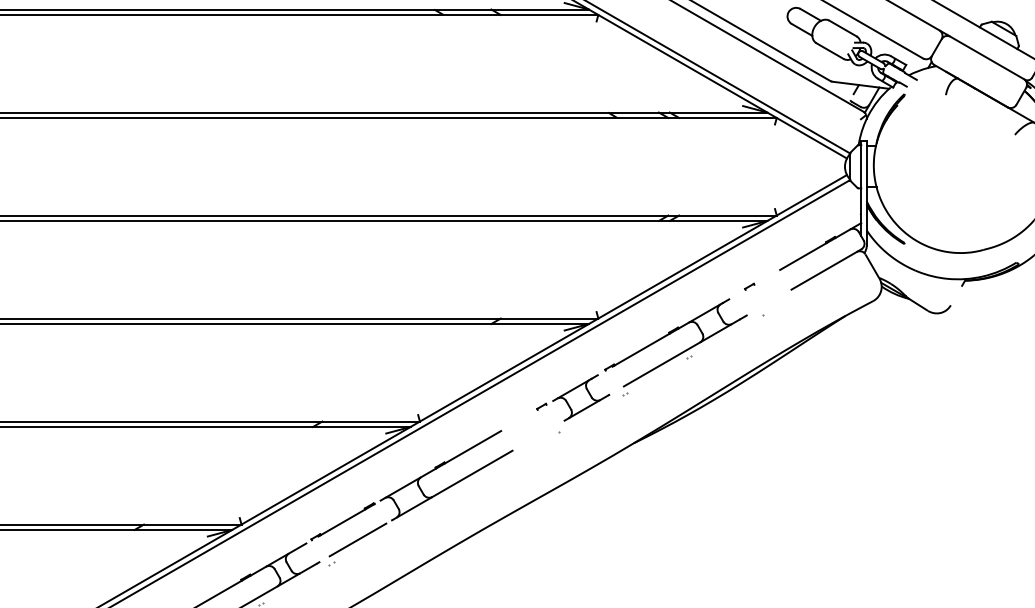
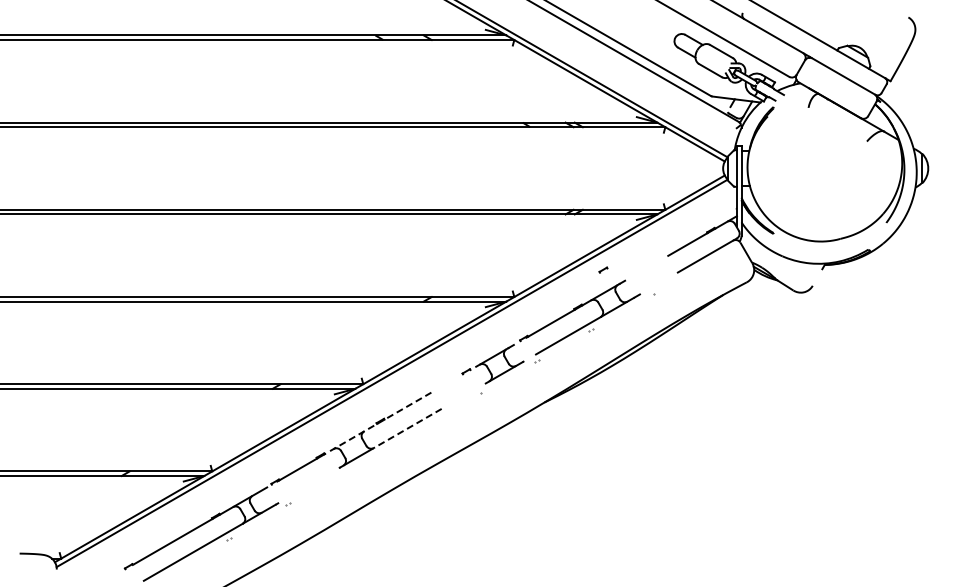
part: (749, 286) -> (603, 269), moved
line: (441, 465) -> (381, 421), solid -> dashed
line: (472, 473) -> (407, 428), solid -> dashed
line: (357, 540) -> (310, 484), removed

